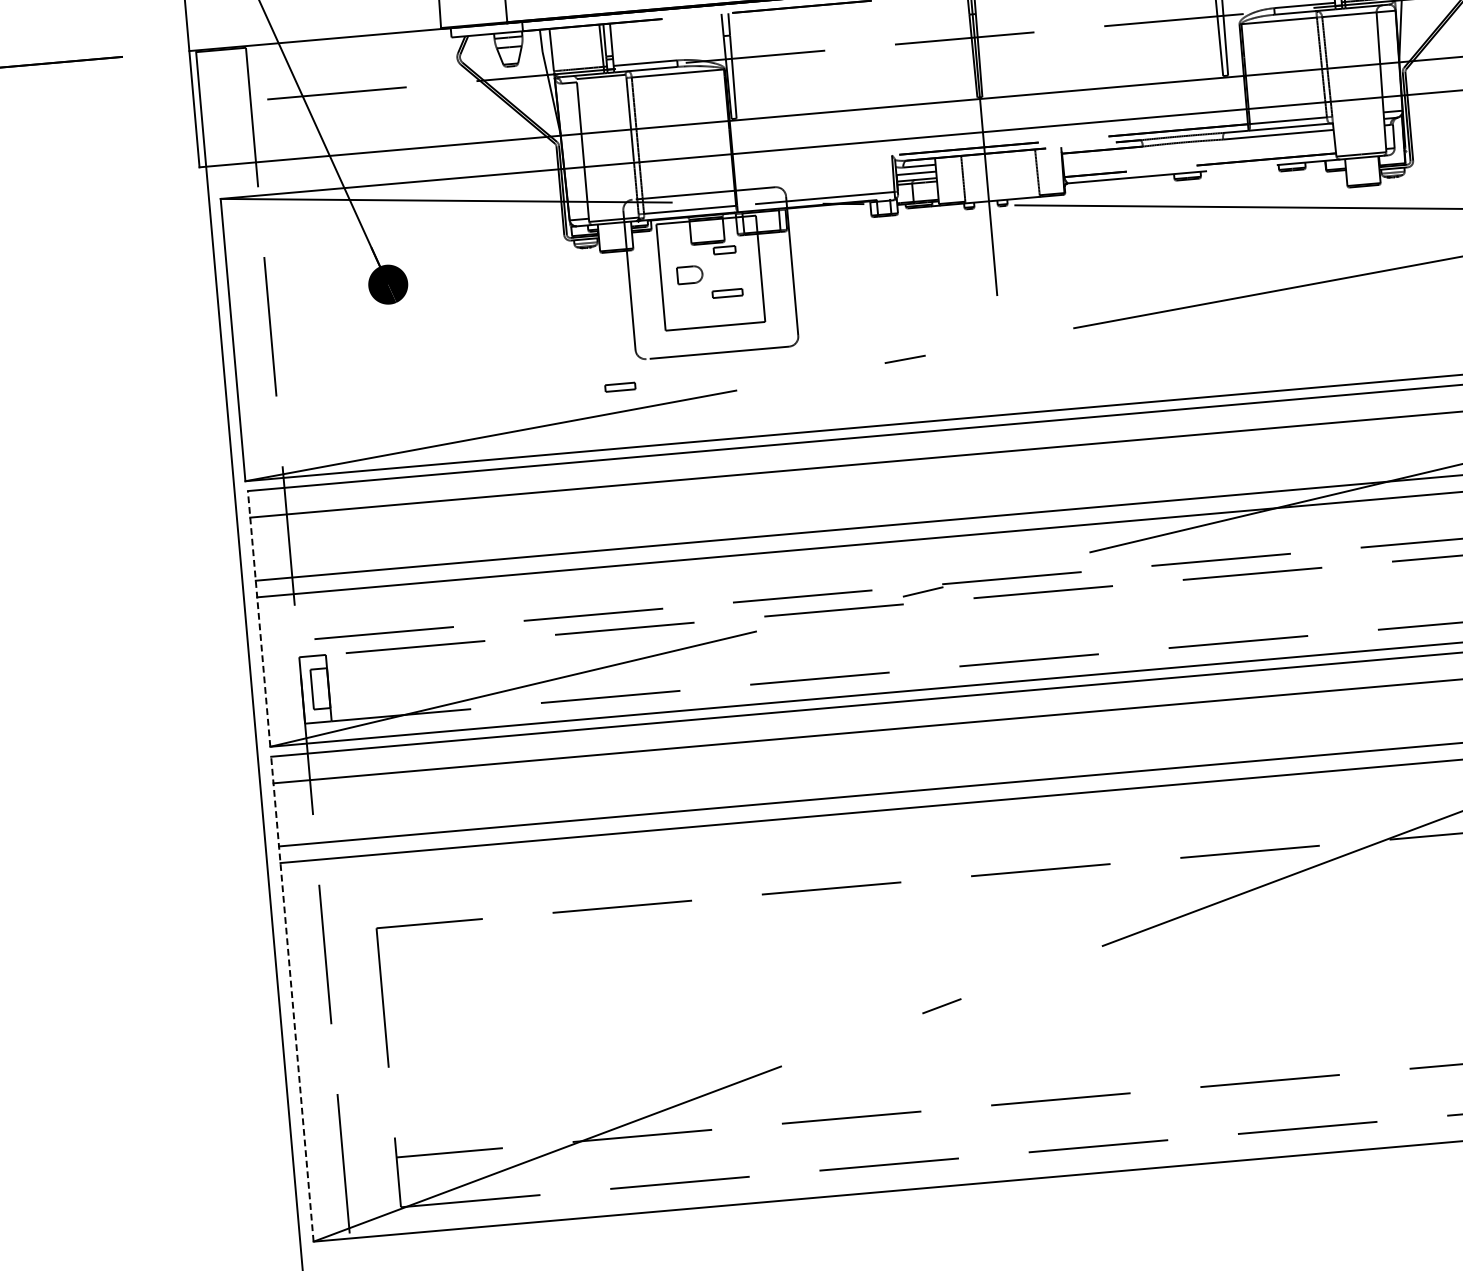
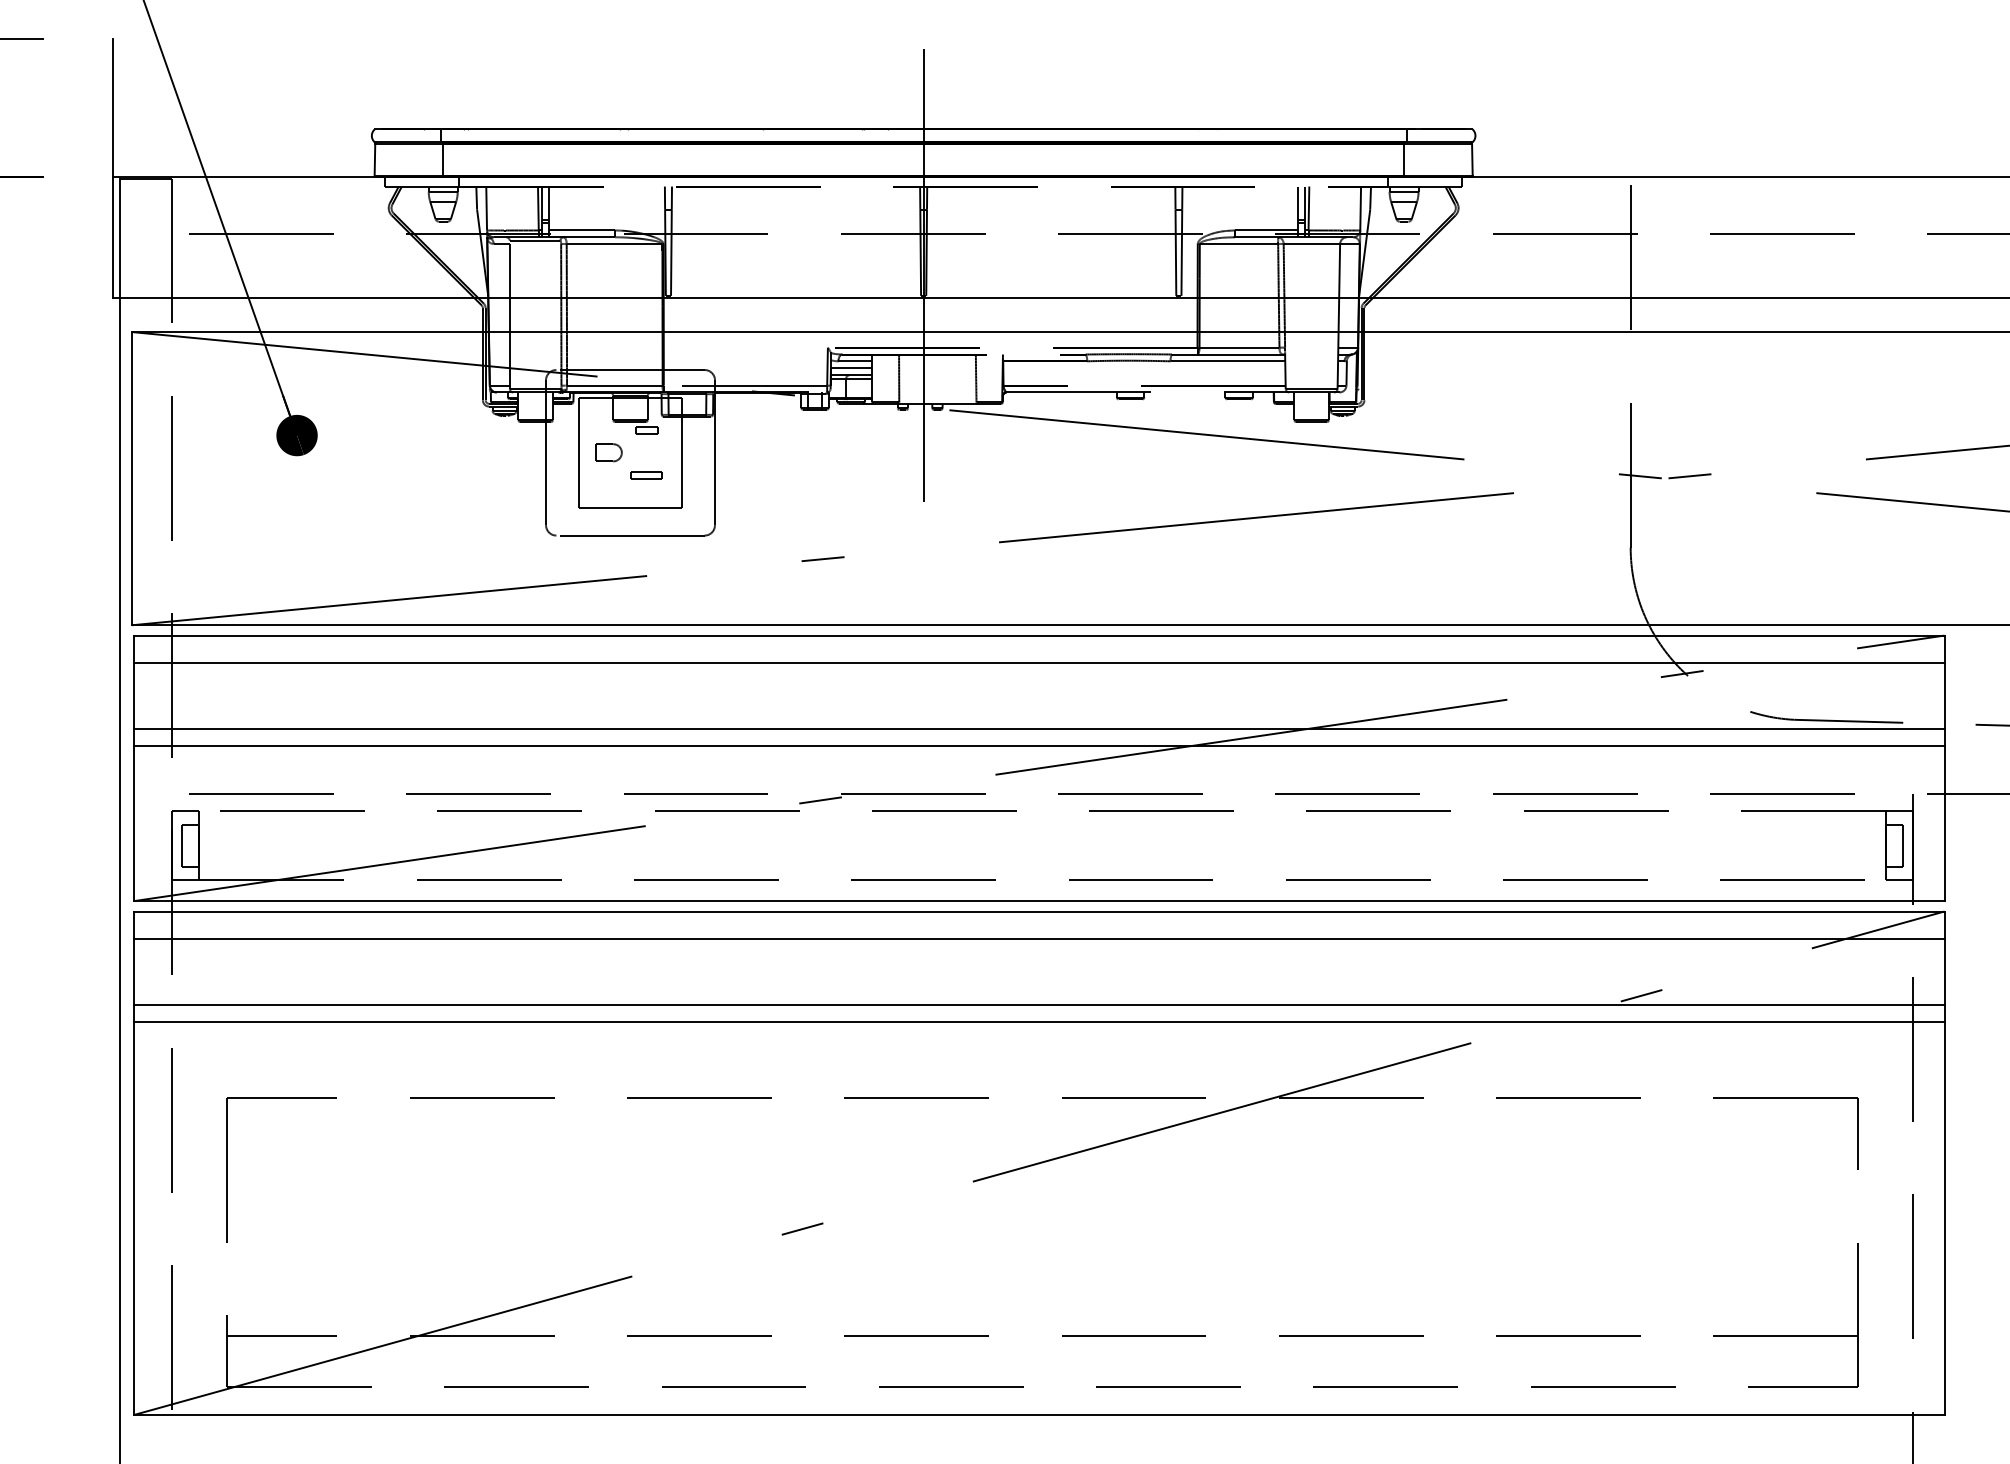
part: (620, 387) -> (527, 562), removed
line: (258, 619) -> (133, 768), dashed -> solid
line: (292, 999) -> (133, 1163), dashed -> solid

